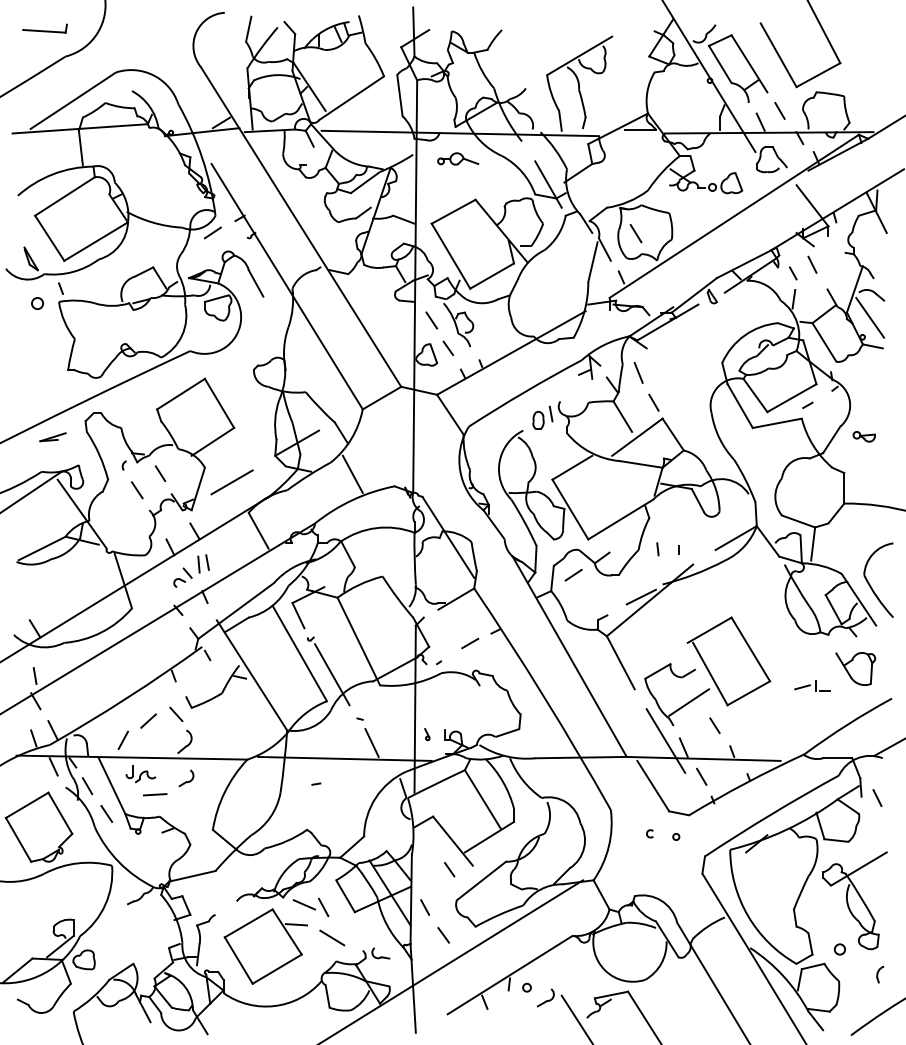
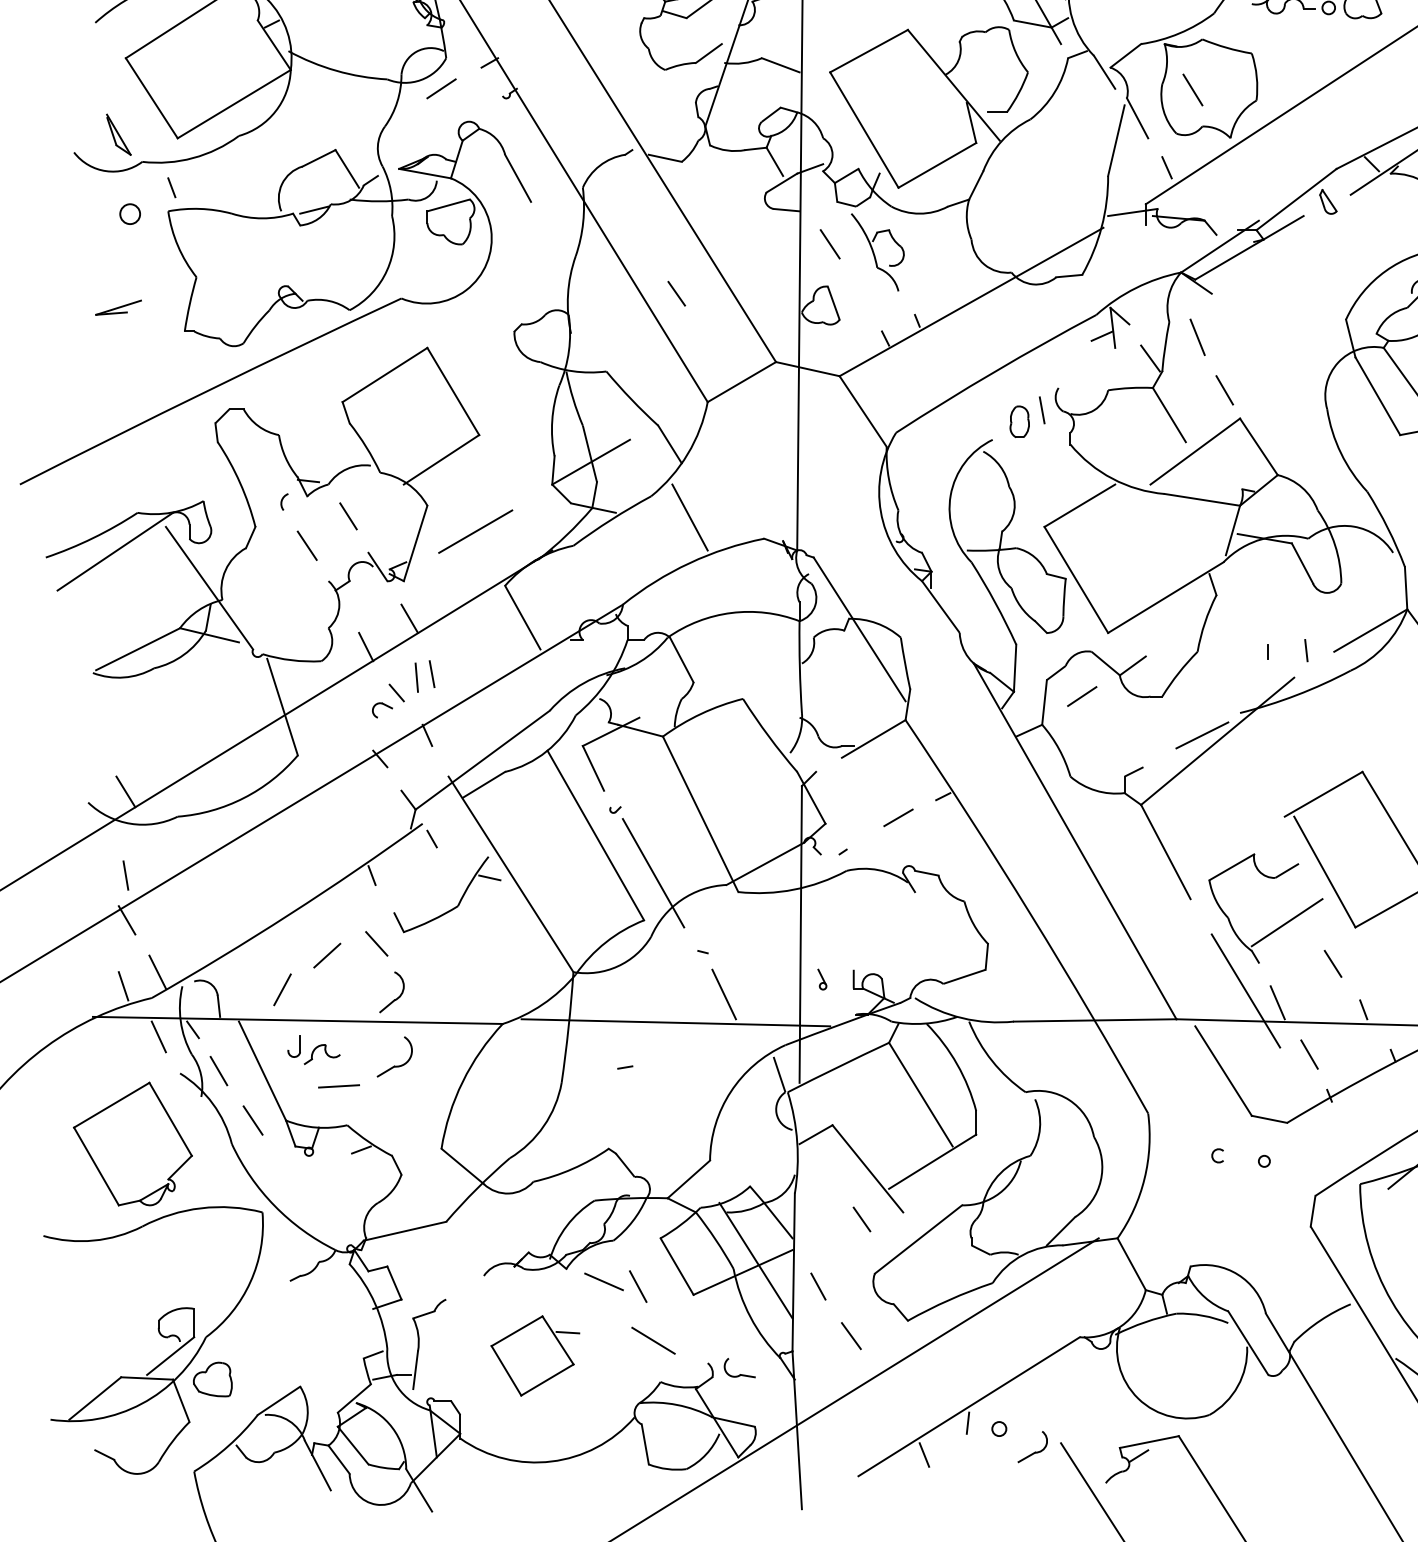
line: (447, 347) -> (675, 292), moved
part: (52, 437) -> (117, 308), moved
line: (657, 549) -> (1305, 650), moved
part: (186, 778) -> (394, 1057), size x1.4
part: (265, 946) -> (534, 1355), size x0.6

